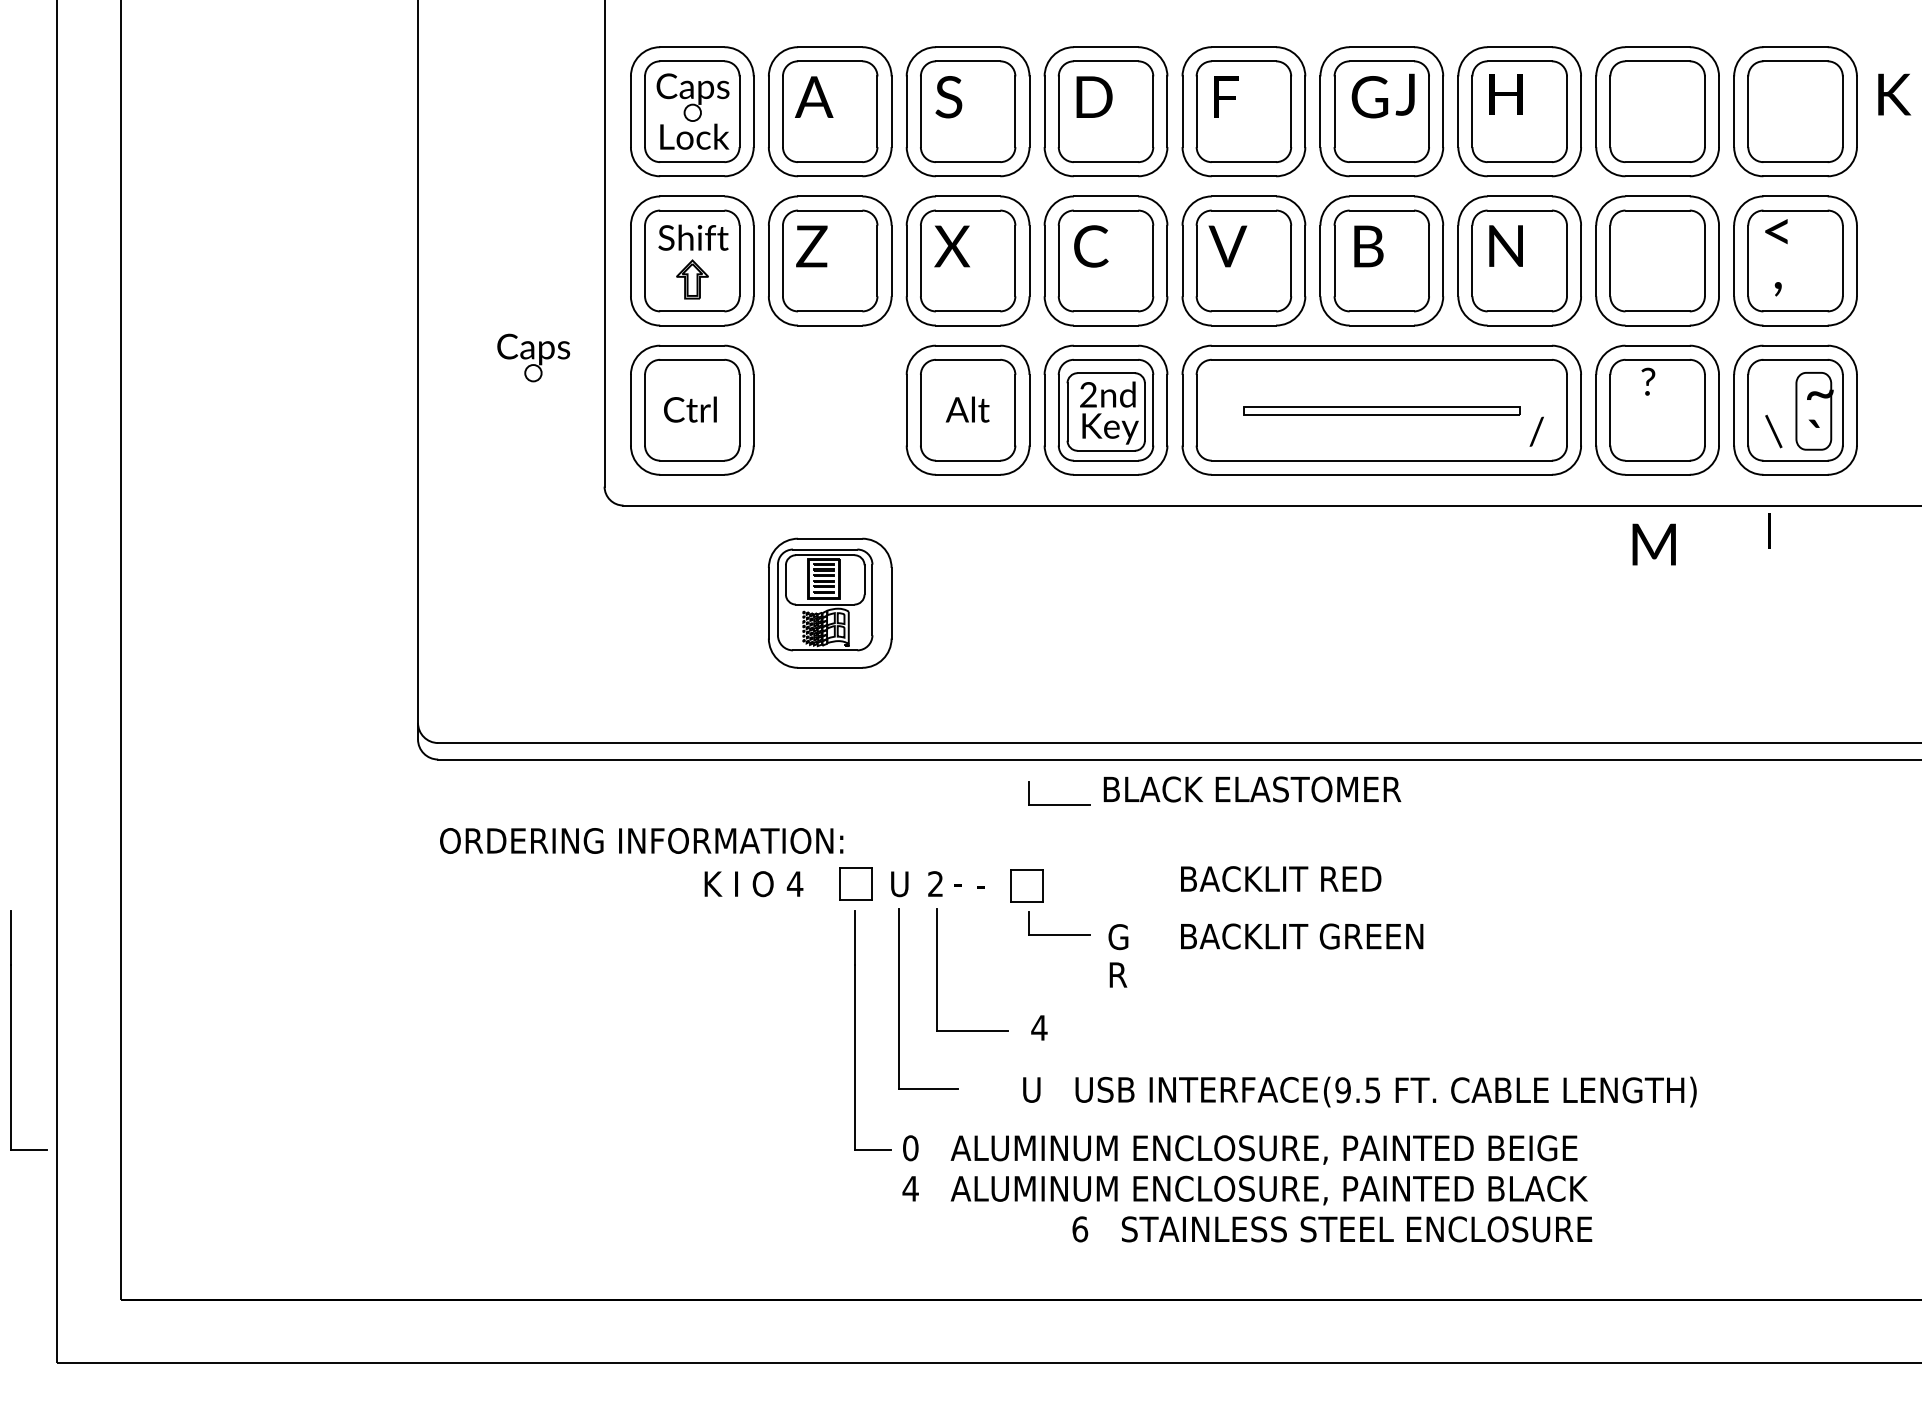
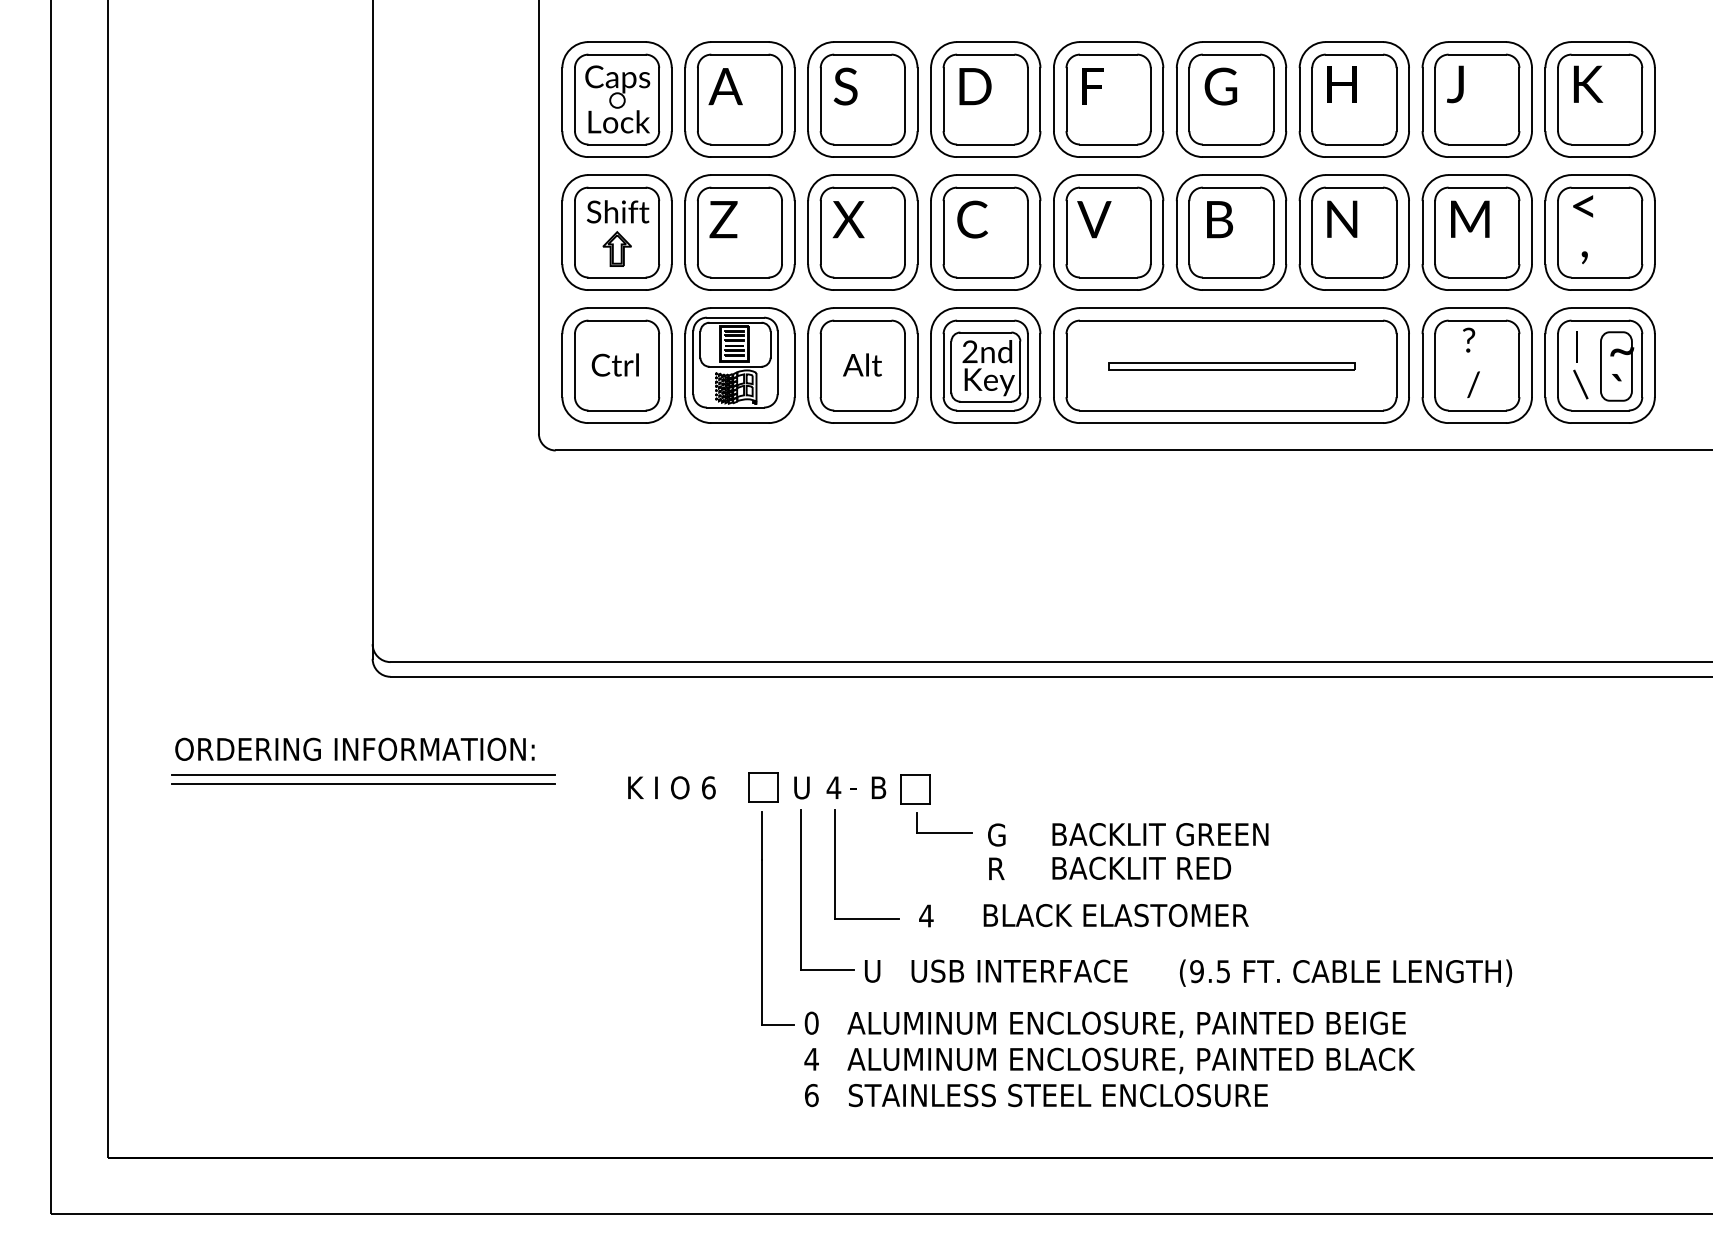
text: (1894, 93) -> (1588, 83), moved
text: (1405, 94) -> (1455, 84), moved
part: (533, 357) -> (475, 318), removed
text: (1536, 431) -> (1473, 384), moved
text: (1768, 530) -> (1576, 346), moved
text: (1654, 543) -> (1470, 218), moved
part: (829, 603) -> (739, 365), moved
text: (1251, 789) -> (1115, 915), moved
part: (1059, 804) -> (944, 716), removed
text: (641, 839) -> (354, 748), moved
line: (407, 870) -> (363, 775), added
text: (1280, 878) -> (1141, 867), moved
line: (407, 880) -> (363, 784), added
text: (794, 883) -> (708, 787), 4 -> 6
text: (935, 883) -> (833, 787), 2 -> 4
text: (985, 883) -> (878, 787), - -> B
part: (11, 1030) -> (10, 918), removed
text: (1170, 1089) -> (996, 970), moved
text: (1332, 1229) -> (1036, 1095), moved

